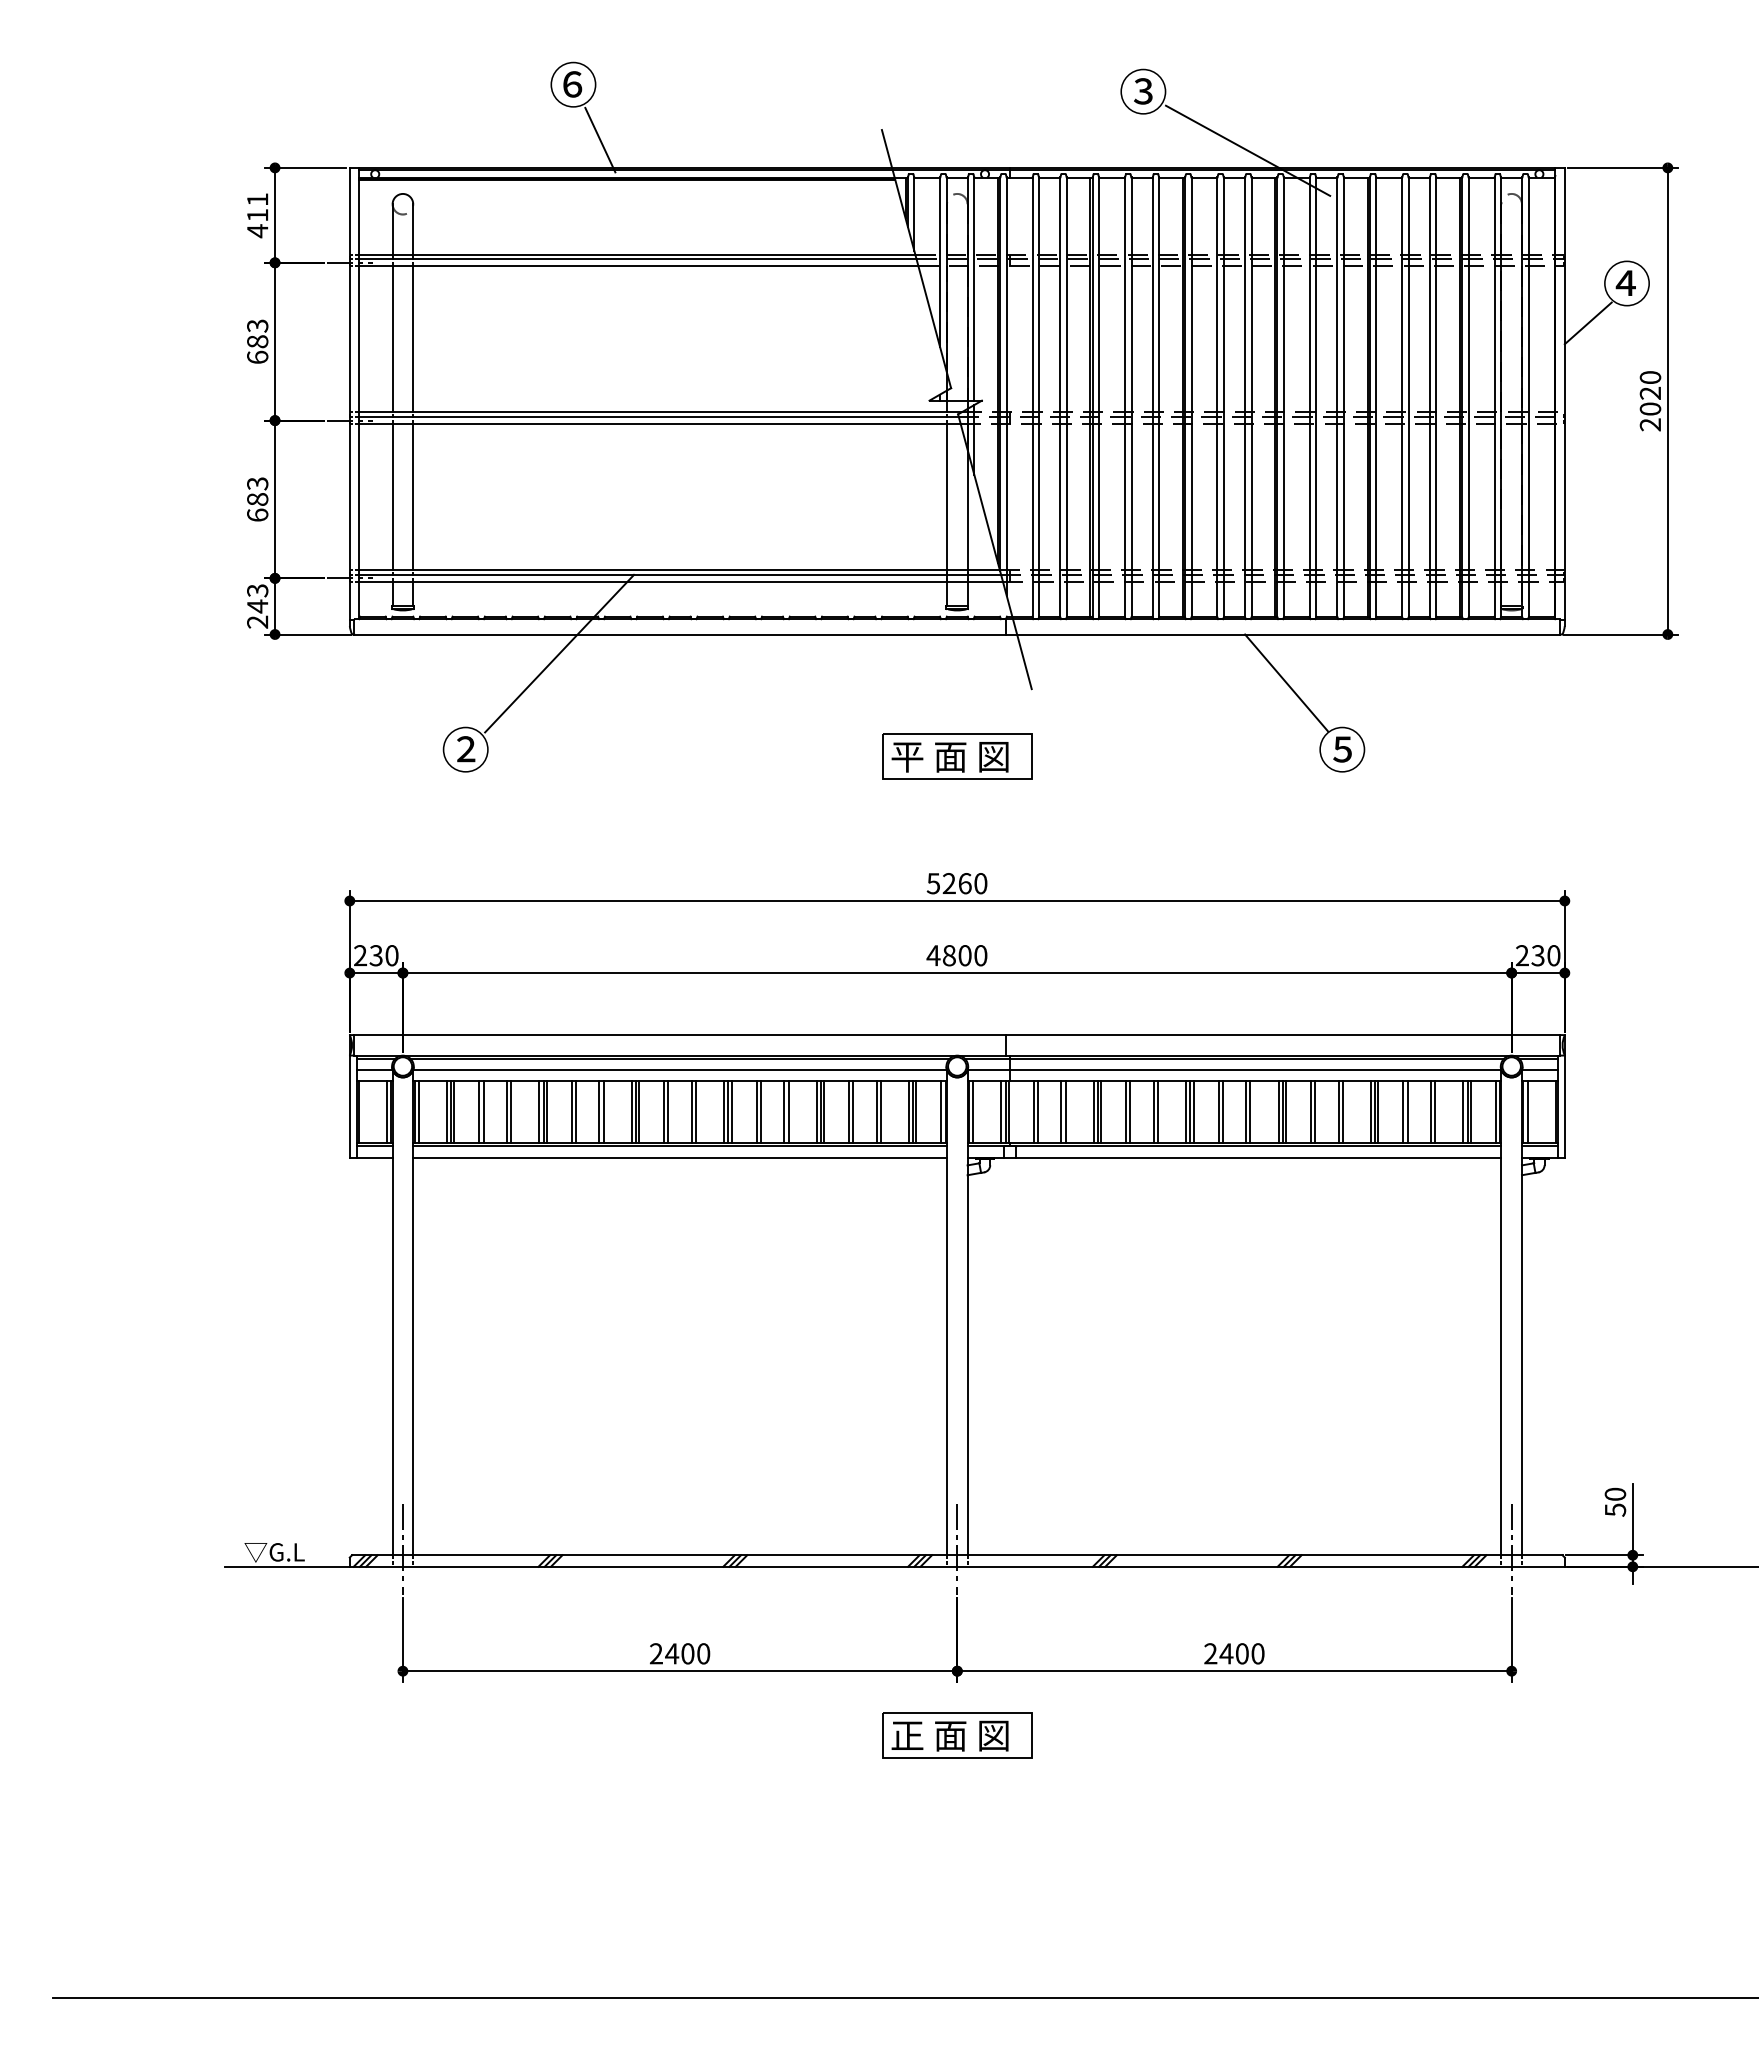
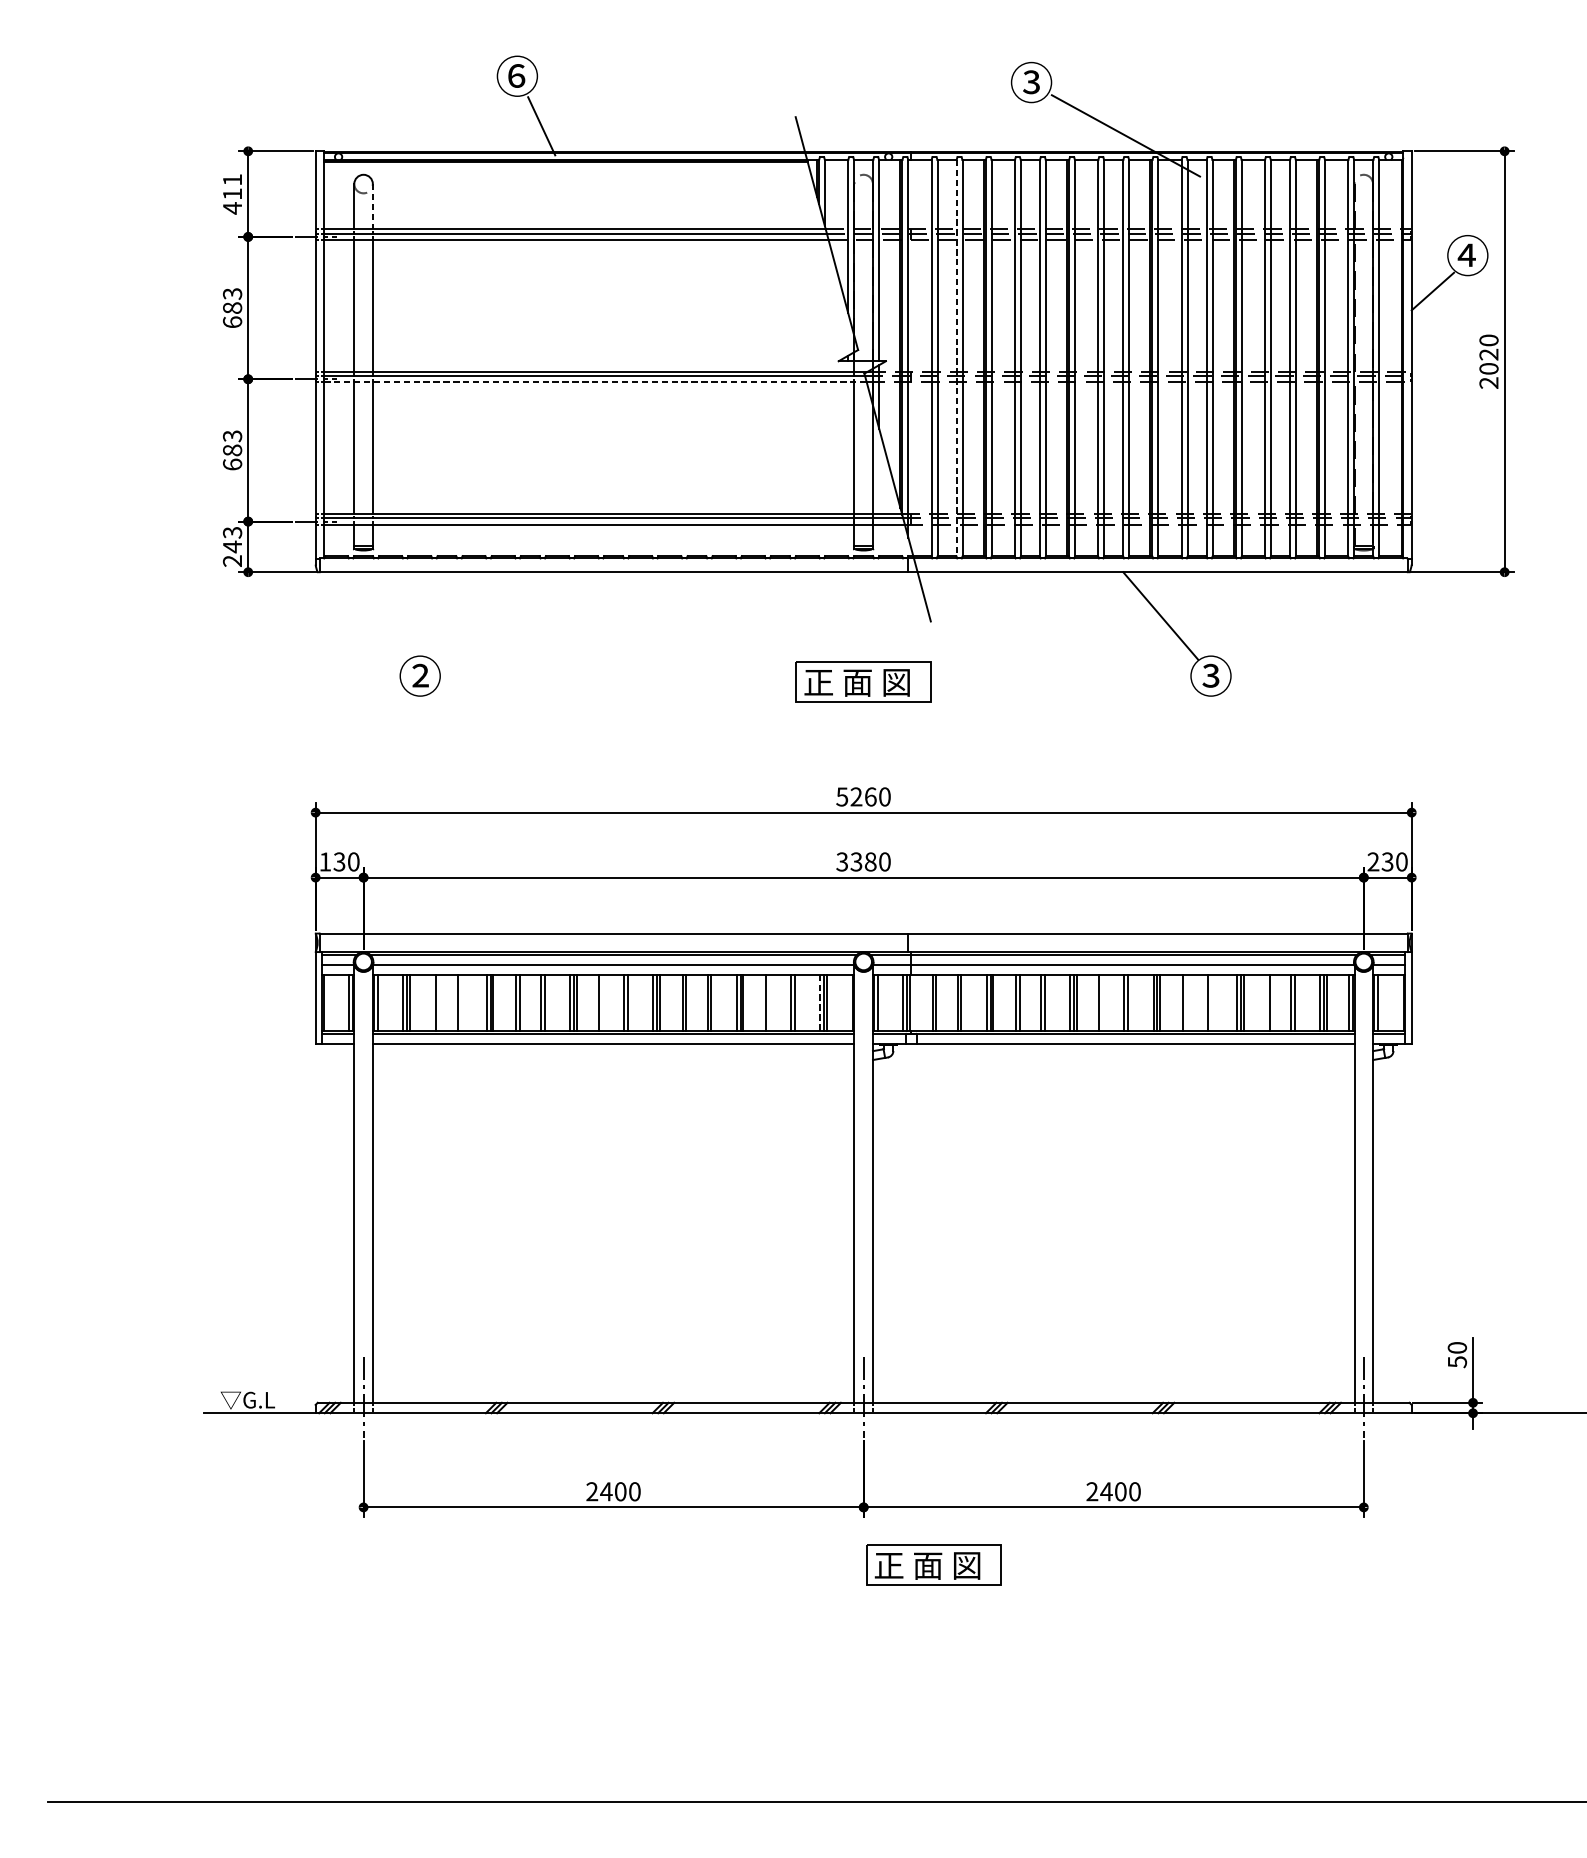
line: (413, 229) -> (373, 206), solid -> dashed
line: (1060, 397) -> (956, 358), solid -> dashed
line: (660, 424) -> (595, 382), solid -> dashed
line: (559, 653) -> (504, 589), removed
text: (1342, 748) -> (1211, 675), ⑤ -> ③
text: (907, 757) -> (818, 683), 平 面 図 -> 正 面 図
text: (360, 955) -> (325, 861), 230 -> 130
text: (948, 955) -> (855, 861), 4800 -> 3380
line: (479, 1111) -> (432, 1002), removed
line: (511, 1111) -> (461, 1002), removed
line: (668, 1111) -> (603, 1002), removed
line: (853, 1111) -> (770, 1002), removed
line: (941, 1111) -> (849, 1002), removed
line: (1222, 1111) -> (1102, 1002), removed
line: (1315, 1111) -> (1186, 1002), removed
line: (1342, 1111) -> (1211, 1002), removed
line: (1403, 1111) -> (1266, 1002), removed
line: (908, 1112) -> (819, 1003), solid -> dashed
part: (957, 1735) -> (934, 1565), moved

